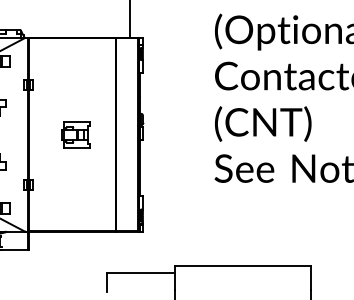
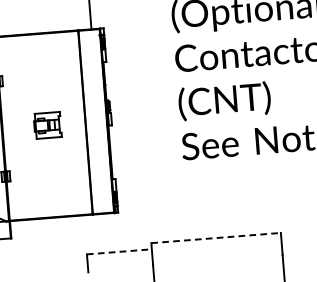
line: (243, 266) -> (216, 238), solid -> dashed
line: (141, 272) -> (120, 251), solid -> dashed

